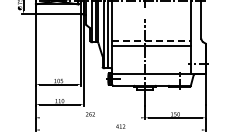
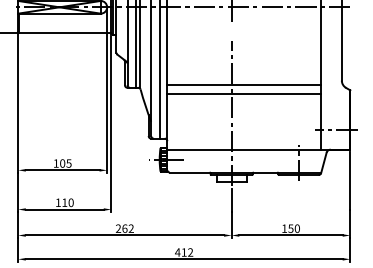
line: (151, 40) -> (244, 84), dashed -> solid
line: (90, 117) -> (125, 234), added
line: (120, 130) -> (183, 260), added

